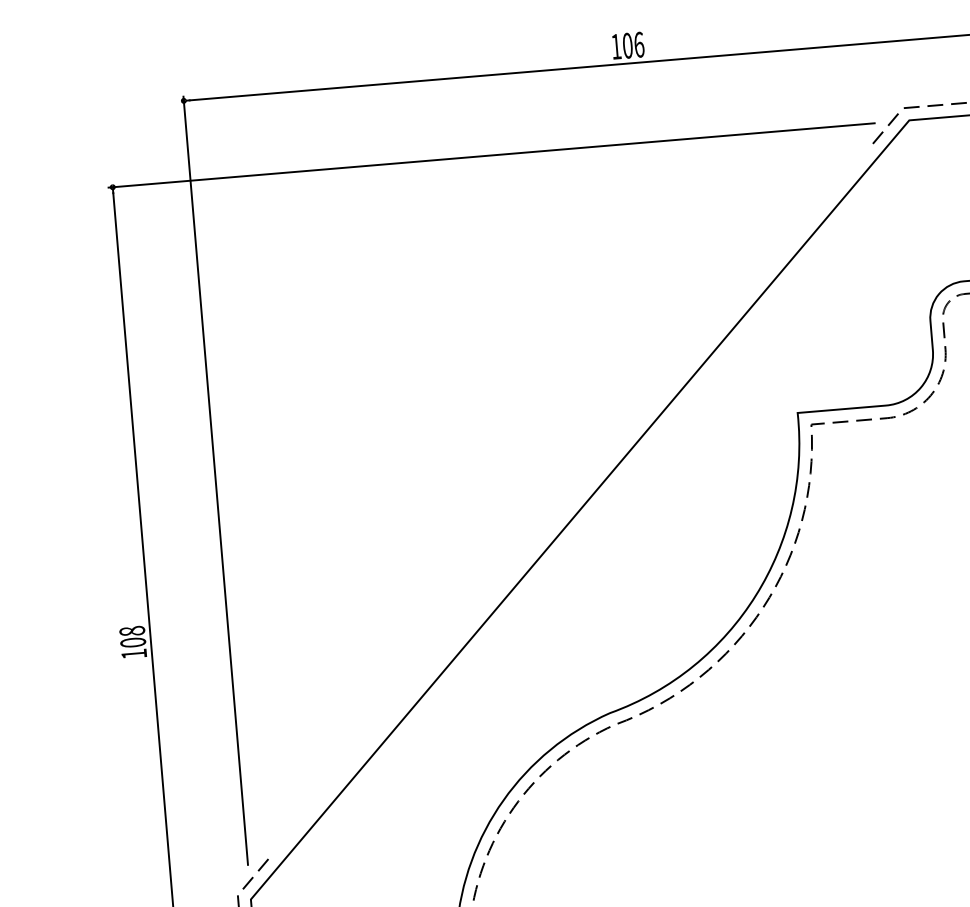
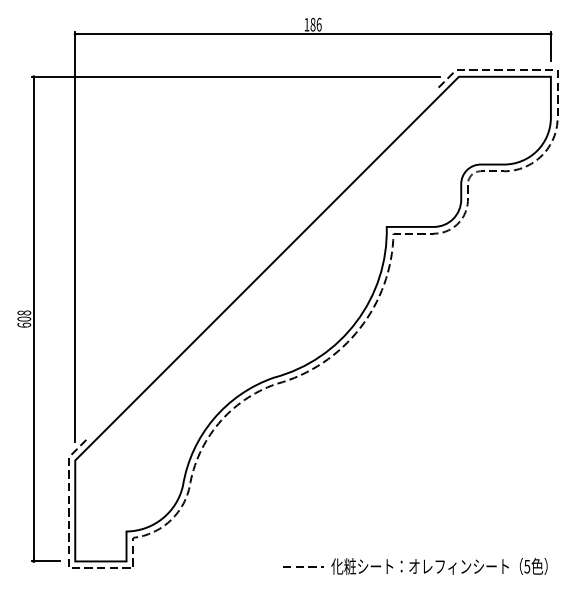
text: (626, 45) -> (312, 24), 106 -> 186
text: (134, 652) -> (24, 324), 108 -> 608

